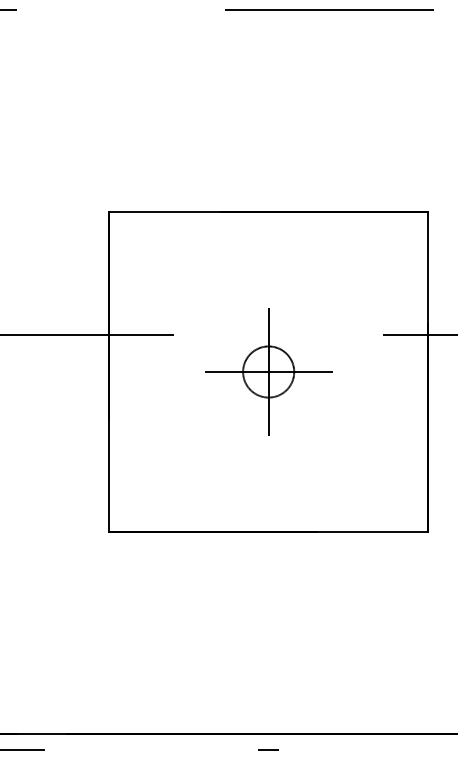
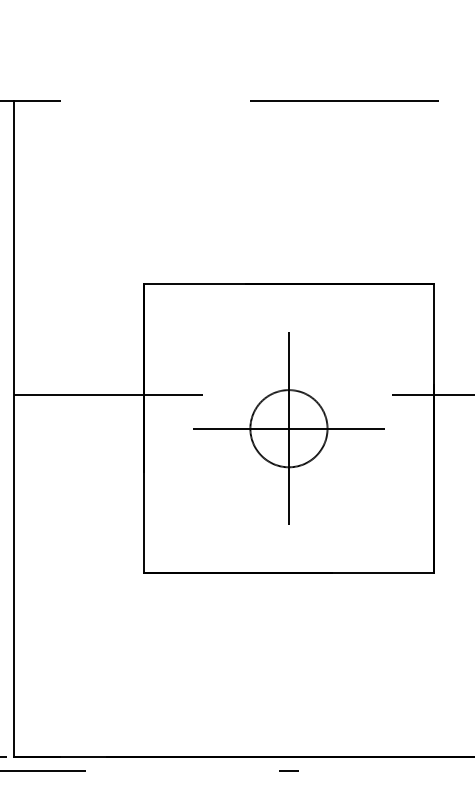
part: (268, 371) -> (288, 428), size x1.67

